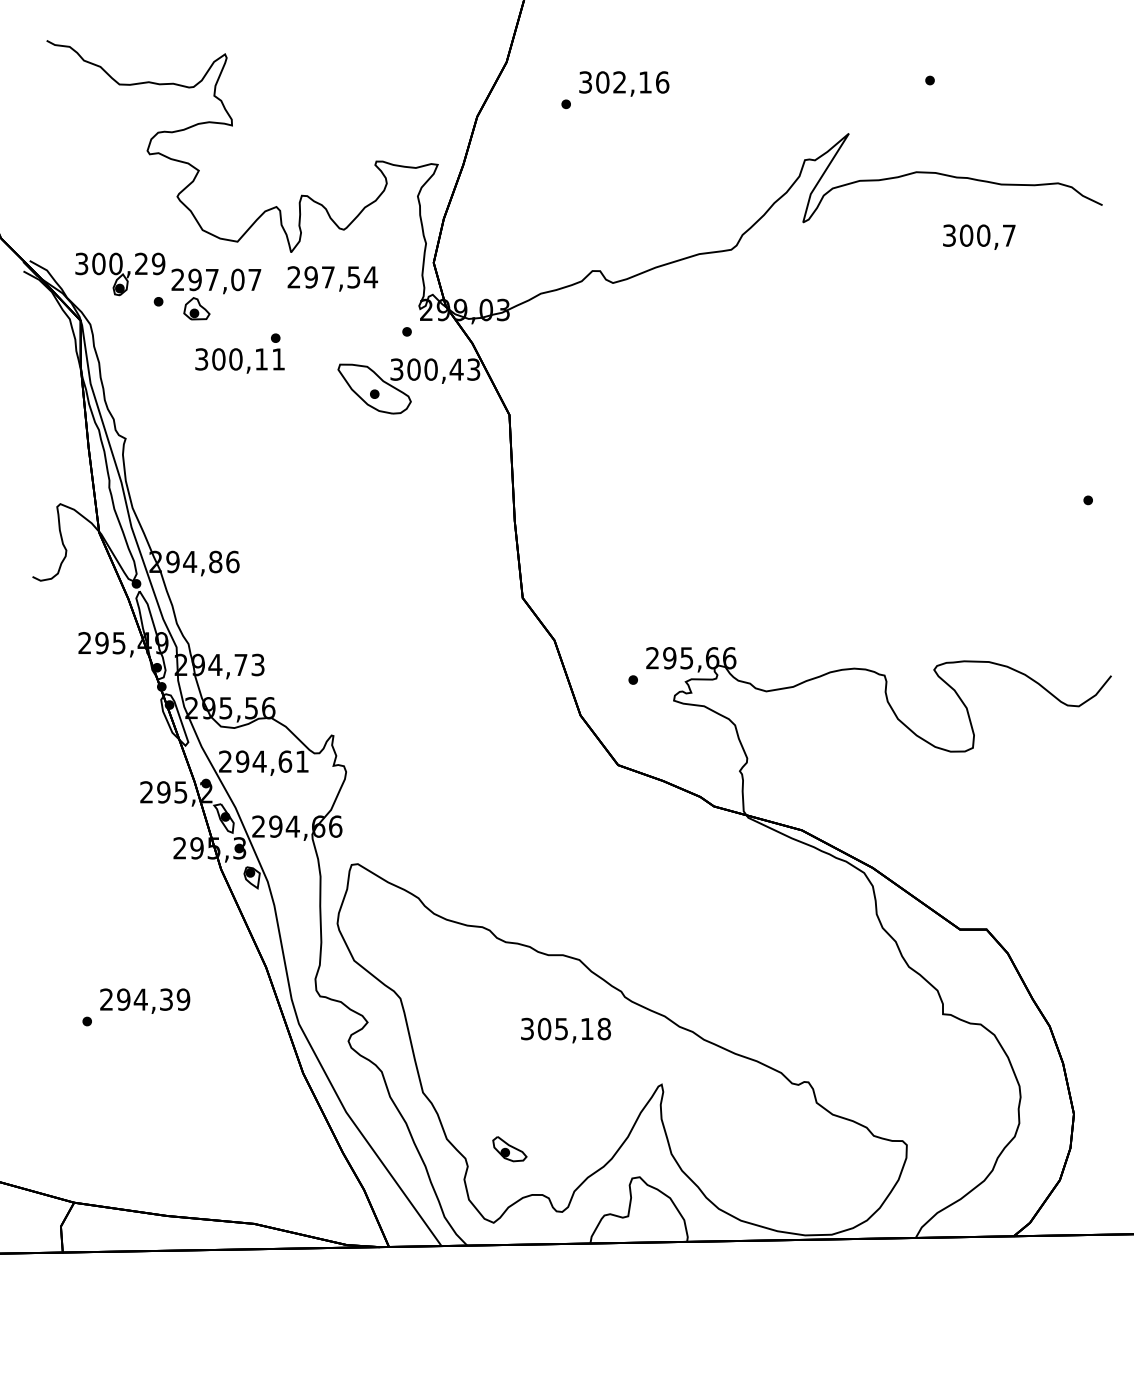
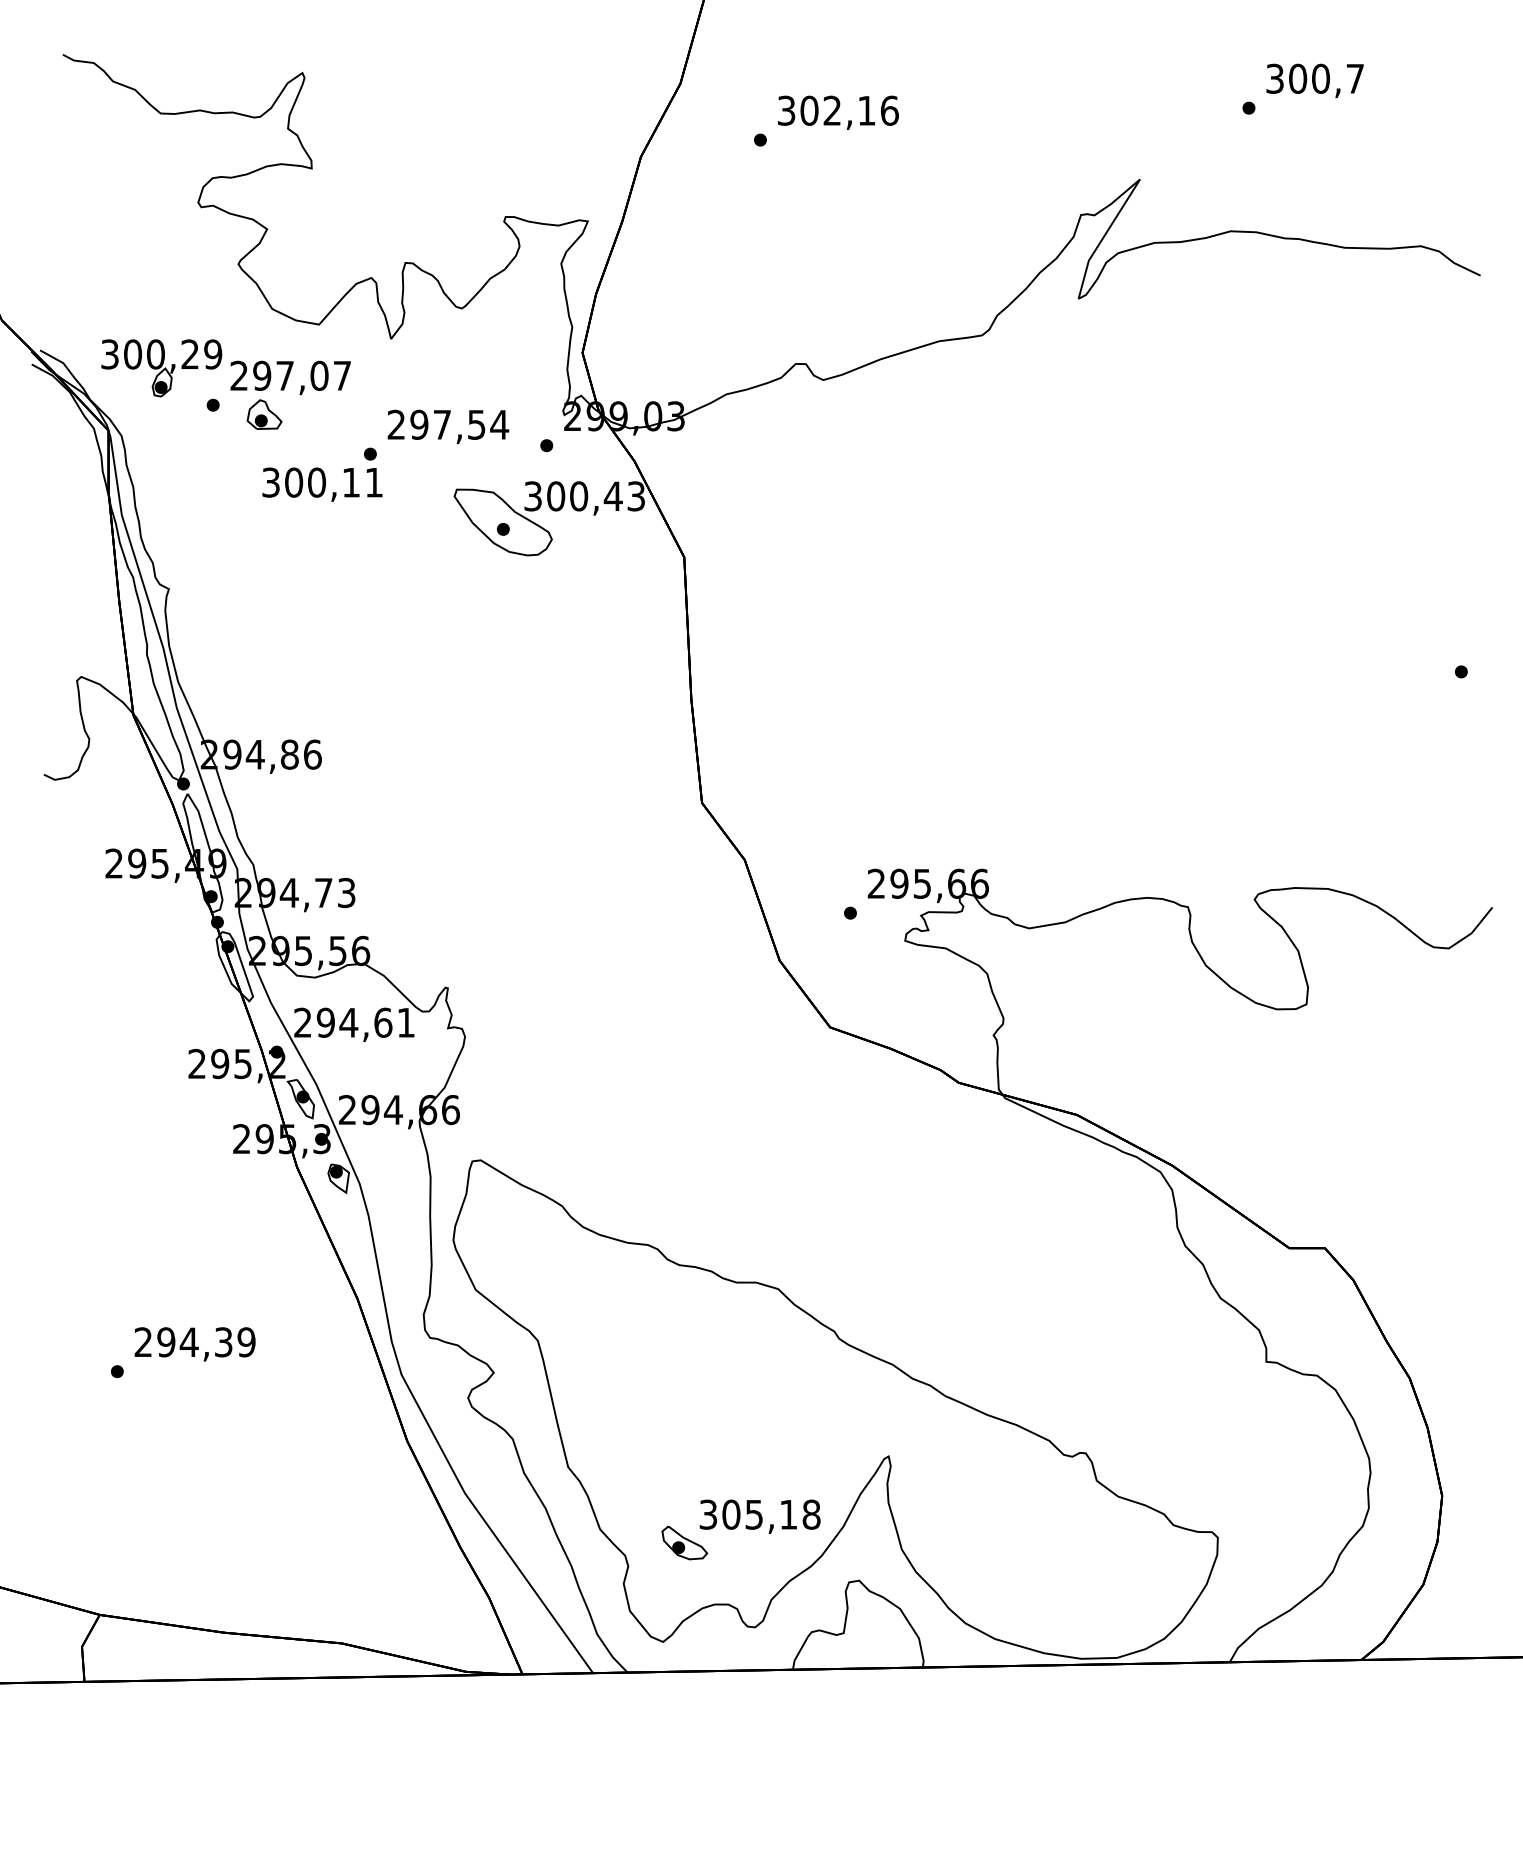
text: (979, 236) -> (1315, 79), moved
text: (332, 278) -> (447, 426), moved
text: (565, 1030) -> (759, 1516), moved

